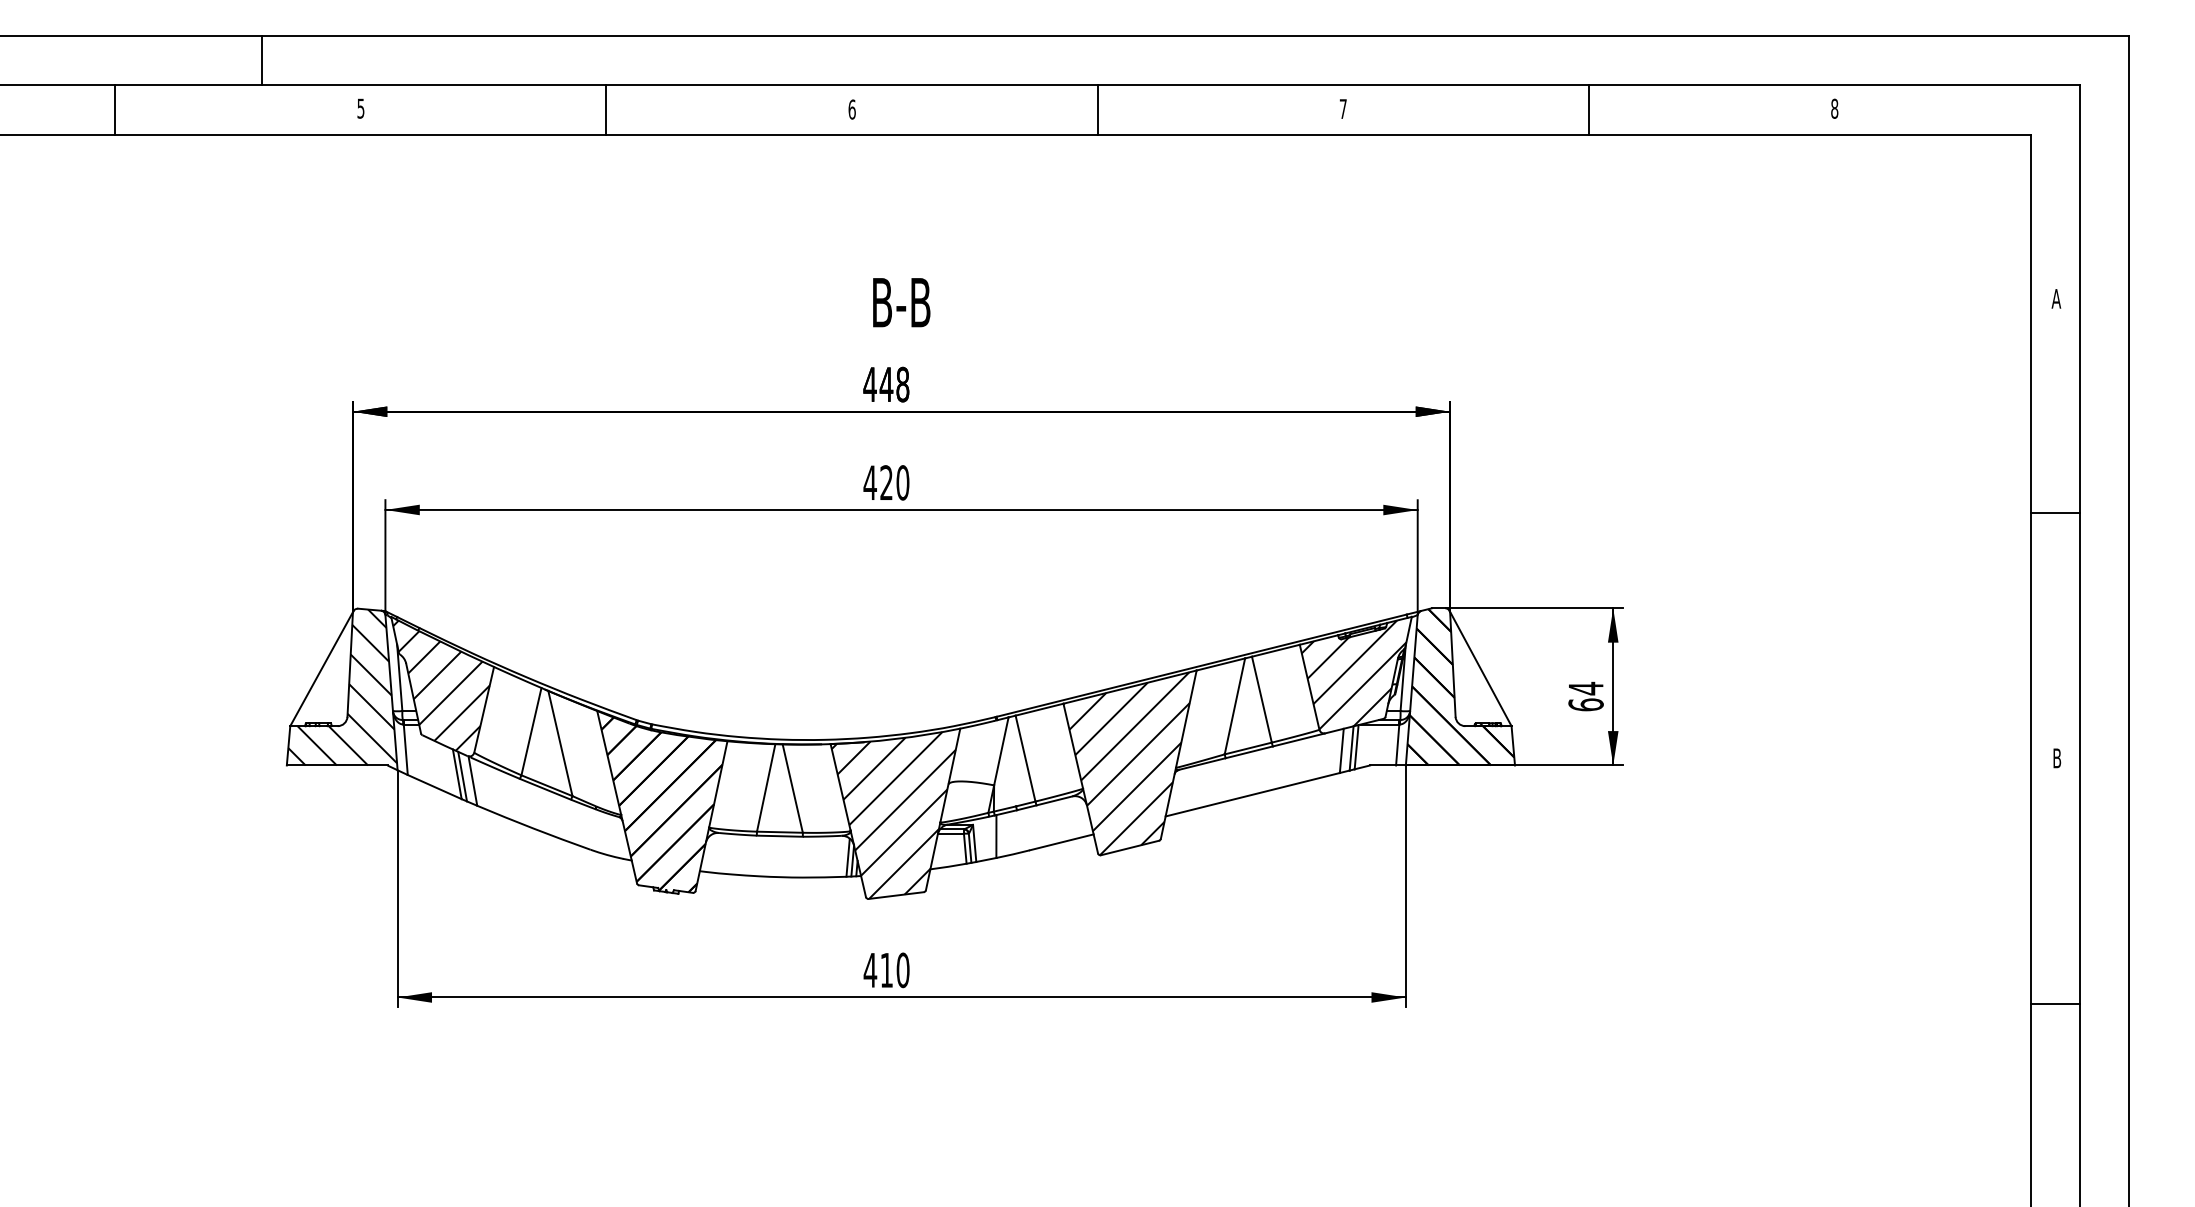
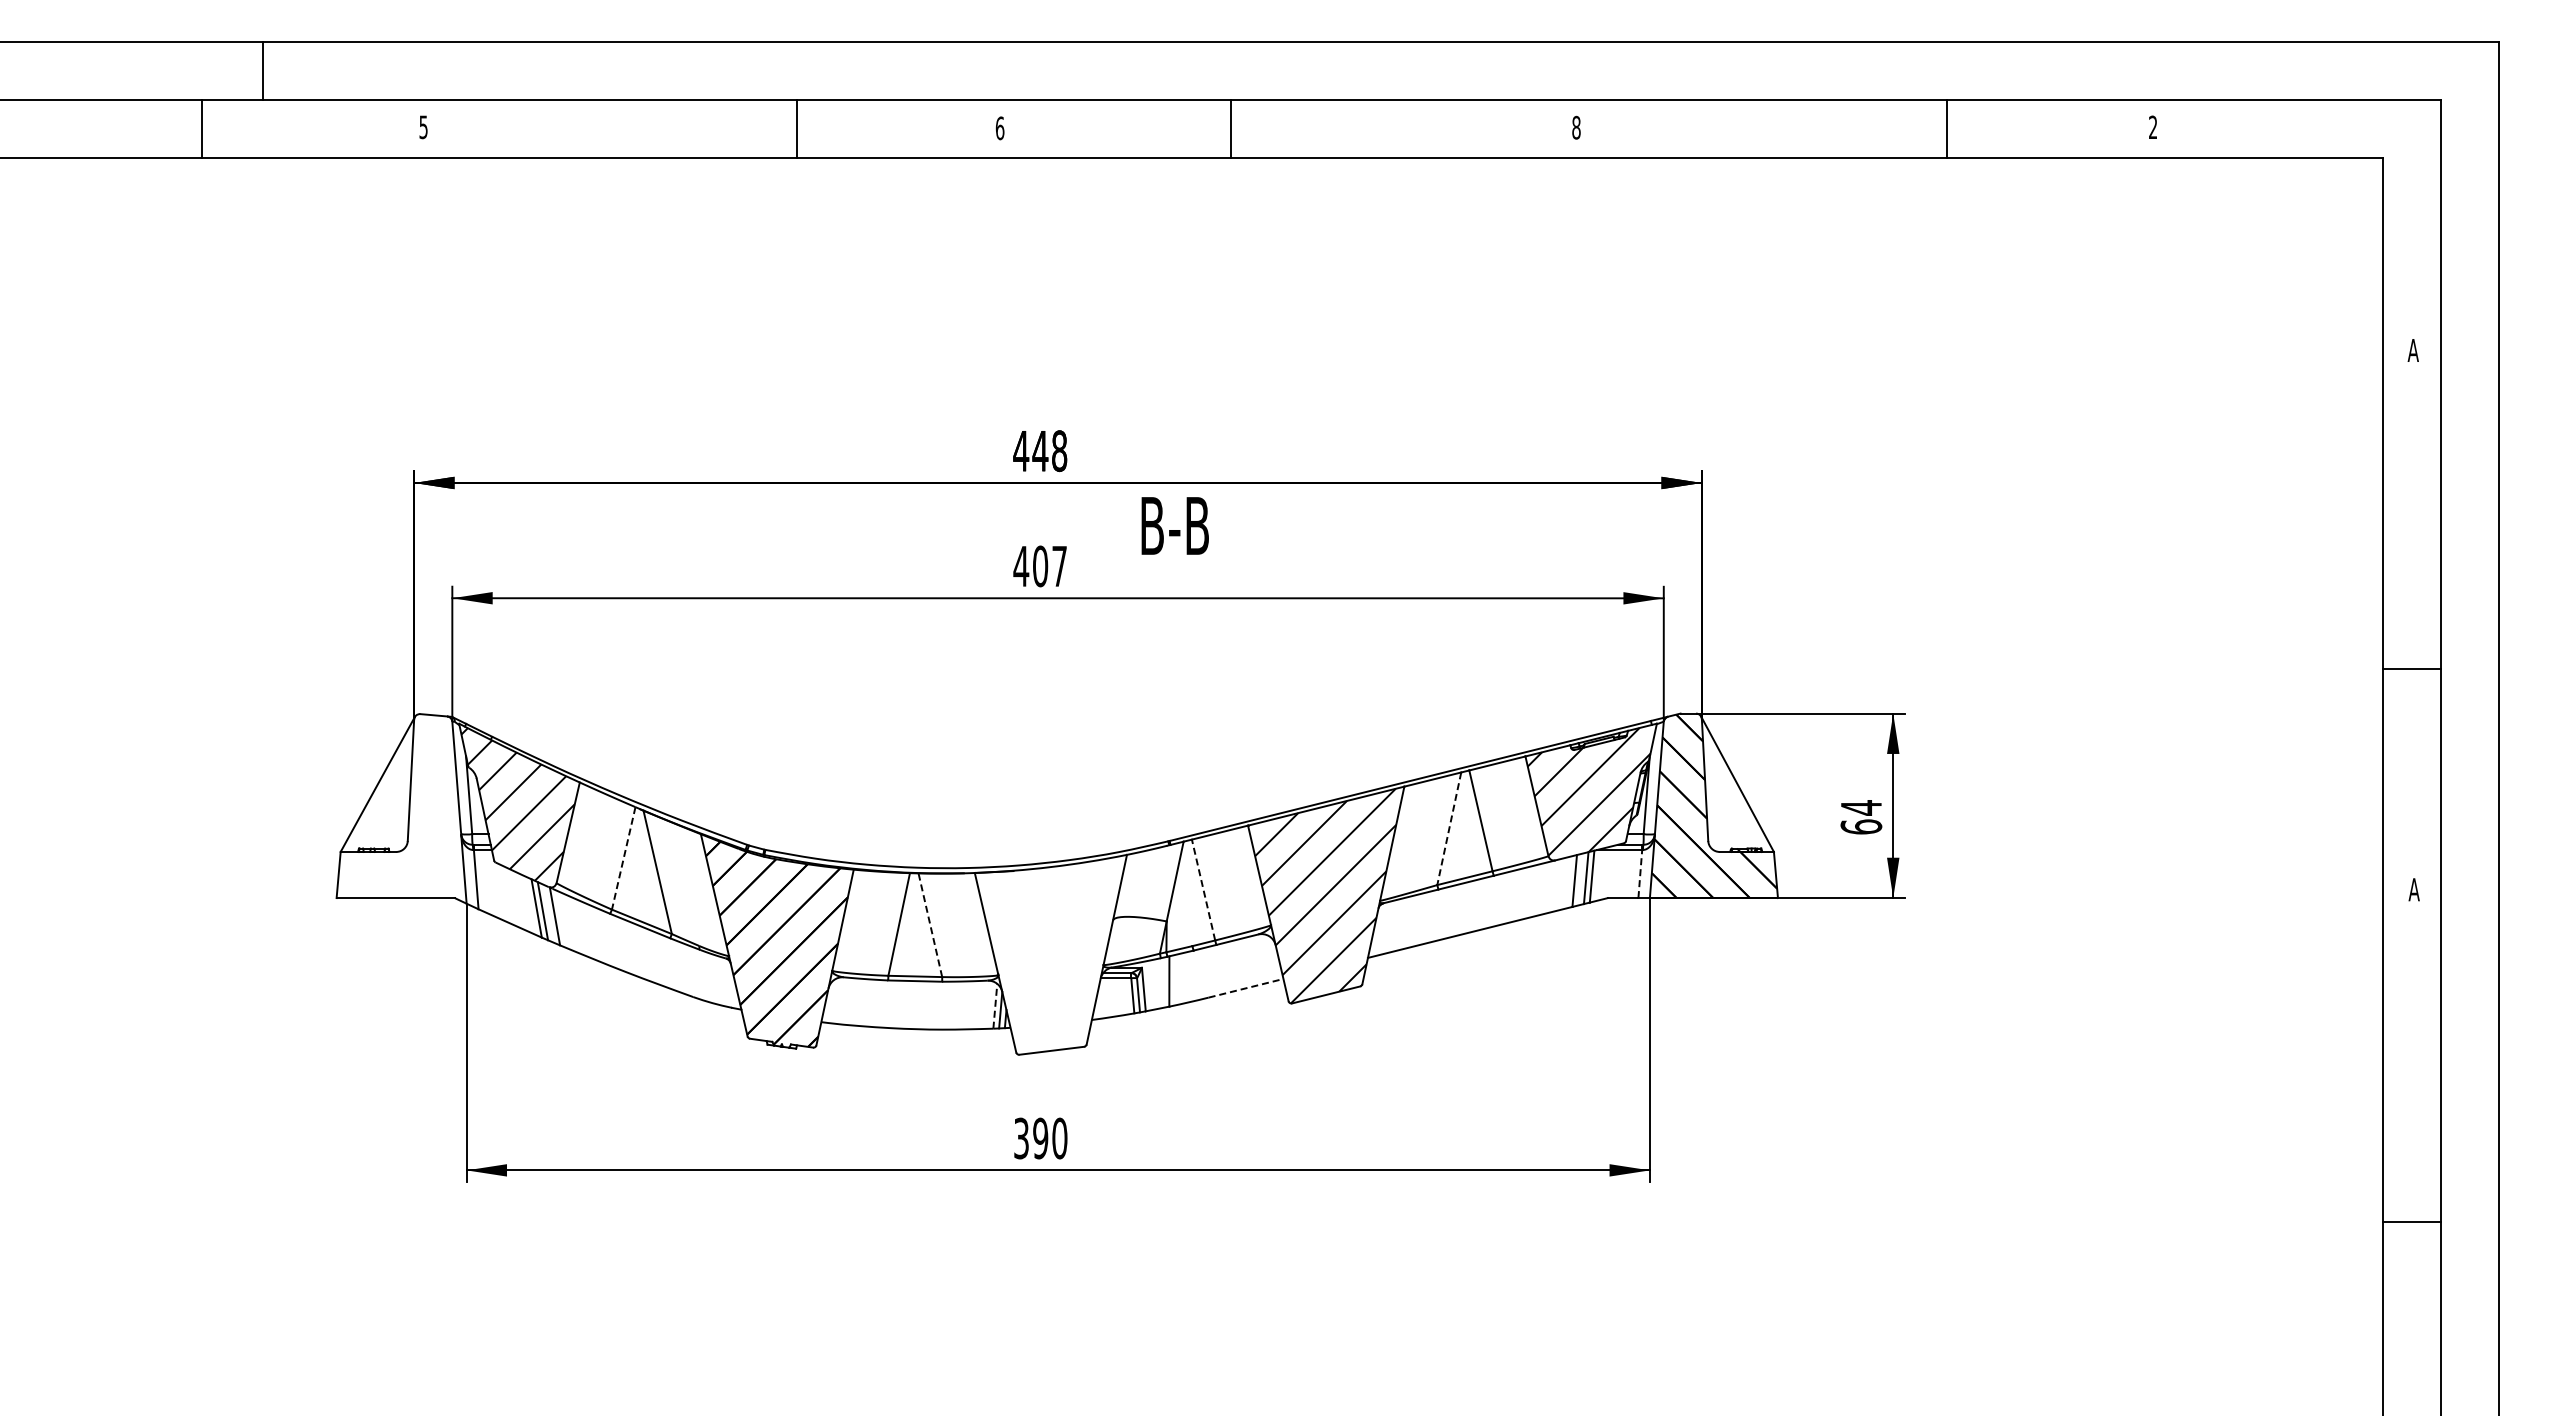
line: (262, 61) -> (262, 71), moved
text: (1343, 108) -> (1576, 127), 7 -> 8
text: (1834, 108) -> (2153, 127), 8 -> 2
line: (114, 109) -> (201, 128), moved
line: (606, 109) -> (797, 128), moved
line: (1097, 109) -> (1231, 128), moved
line: (1588, 109) -> (1946, 128), moved
text: (901, 302) -> (1174, 525), moved
text: (895, 482) -> (1050, 566), 420 -> 407
line: (2055, 512) -> (2412, 668), moved
hatch: (342, 687) -> (402, 806), removed
line: (1235, 706) -> (1449, 828), solid -> dashed
line: (531, 731) -> (623, 858), solid -> dashed
line: (1397, 744) -> (1640, 873), solid -> dashed
text: (2056, 758) -> (2413, 889), B -> A
line: (1025, 759) -> (1203, 890), solid -> dashed
line: (792, 787) -> (930, 924), solid -> dashed
hatch: (893, 815) -> (1048, 956), removed
line: (1062, 842) -> (1246, 988), solid -> dashed
line: (848, 856) -> (995, 1005), solid -> dashed
text: (878, 970) -> (1030, 1138), 410 -> 390
line: (2055, 1004) -> (2412, 1222), moved

